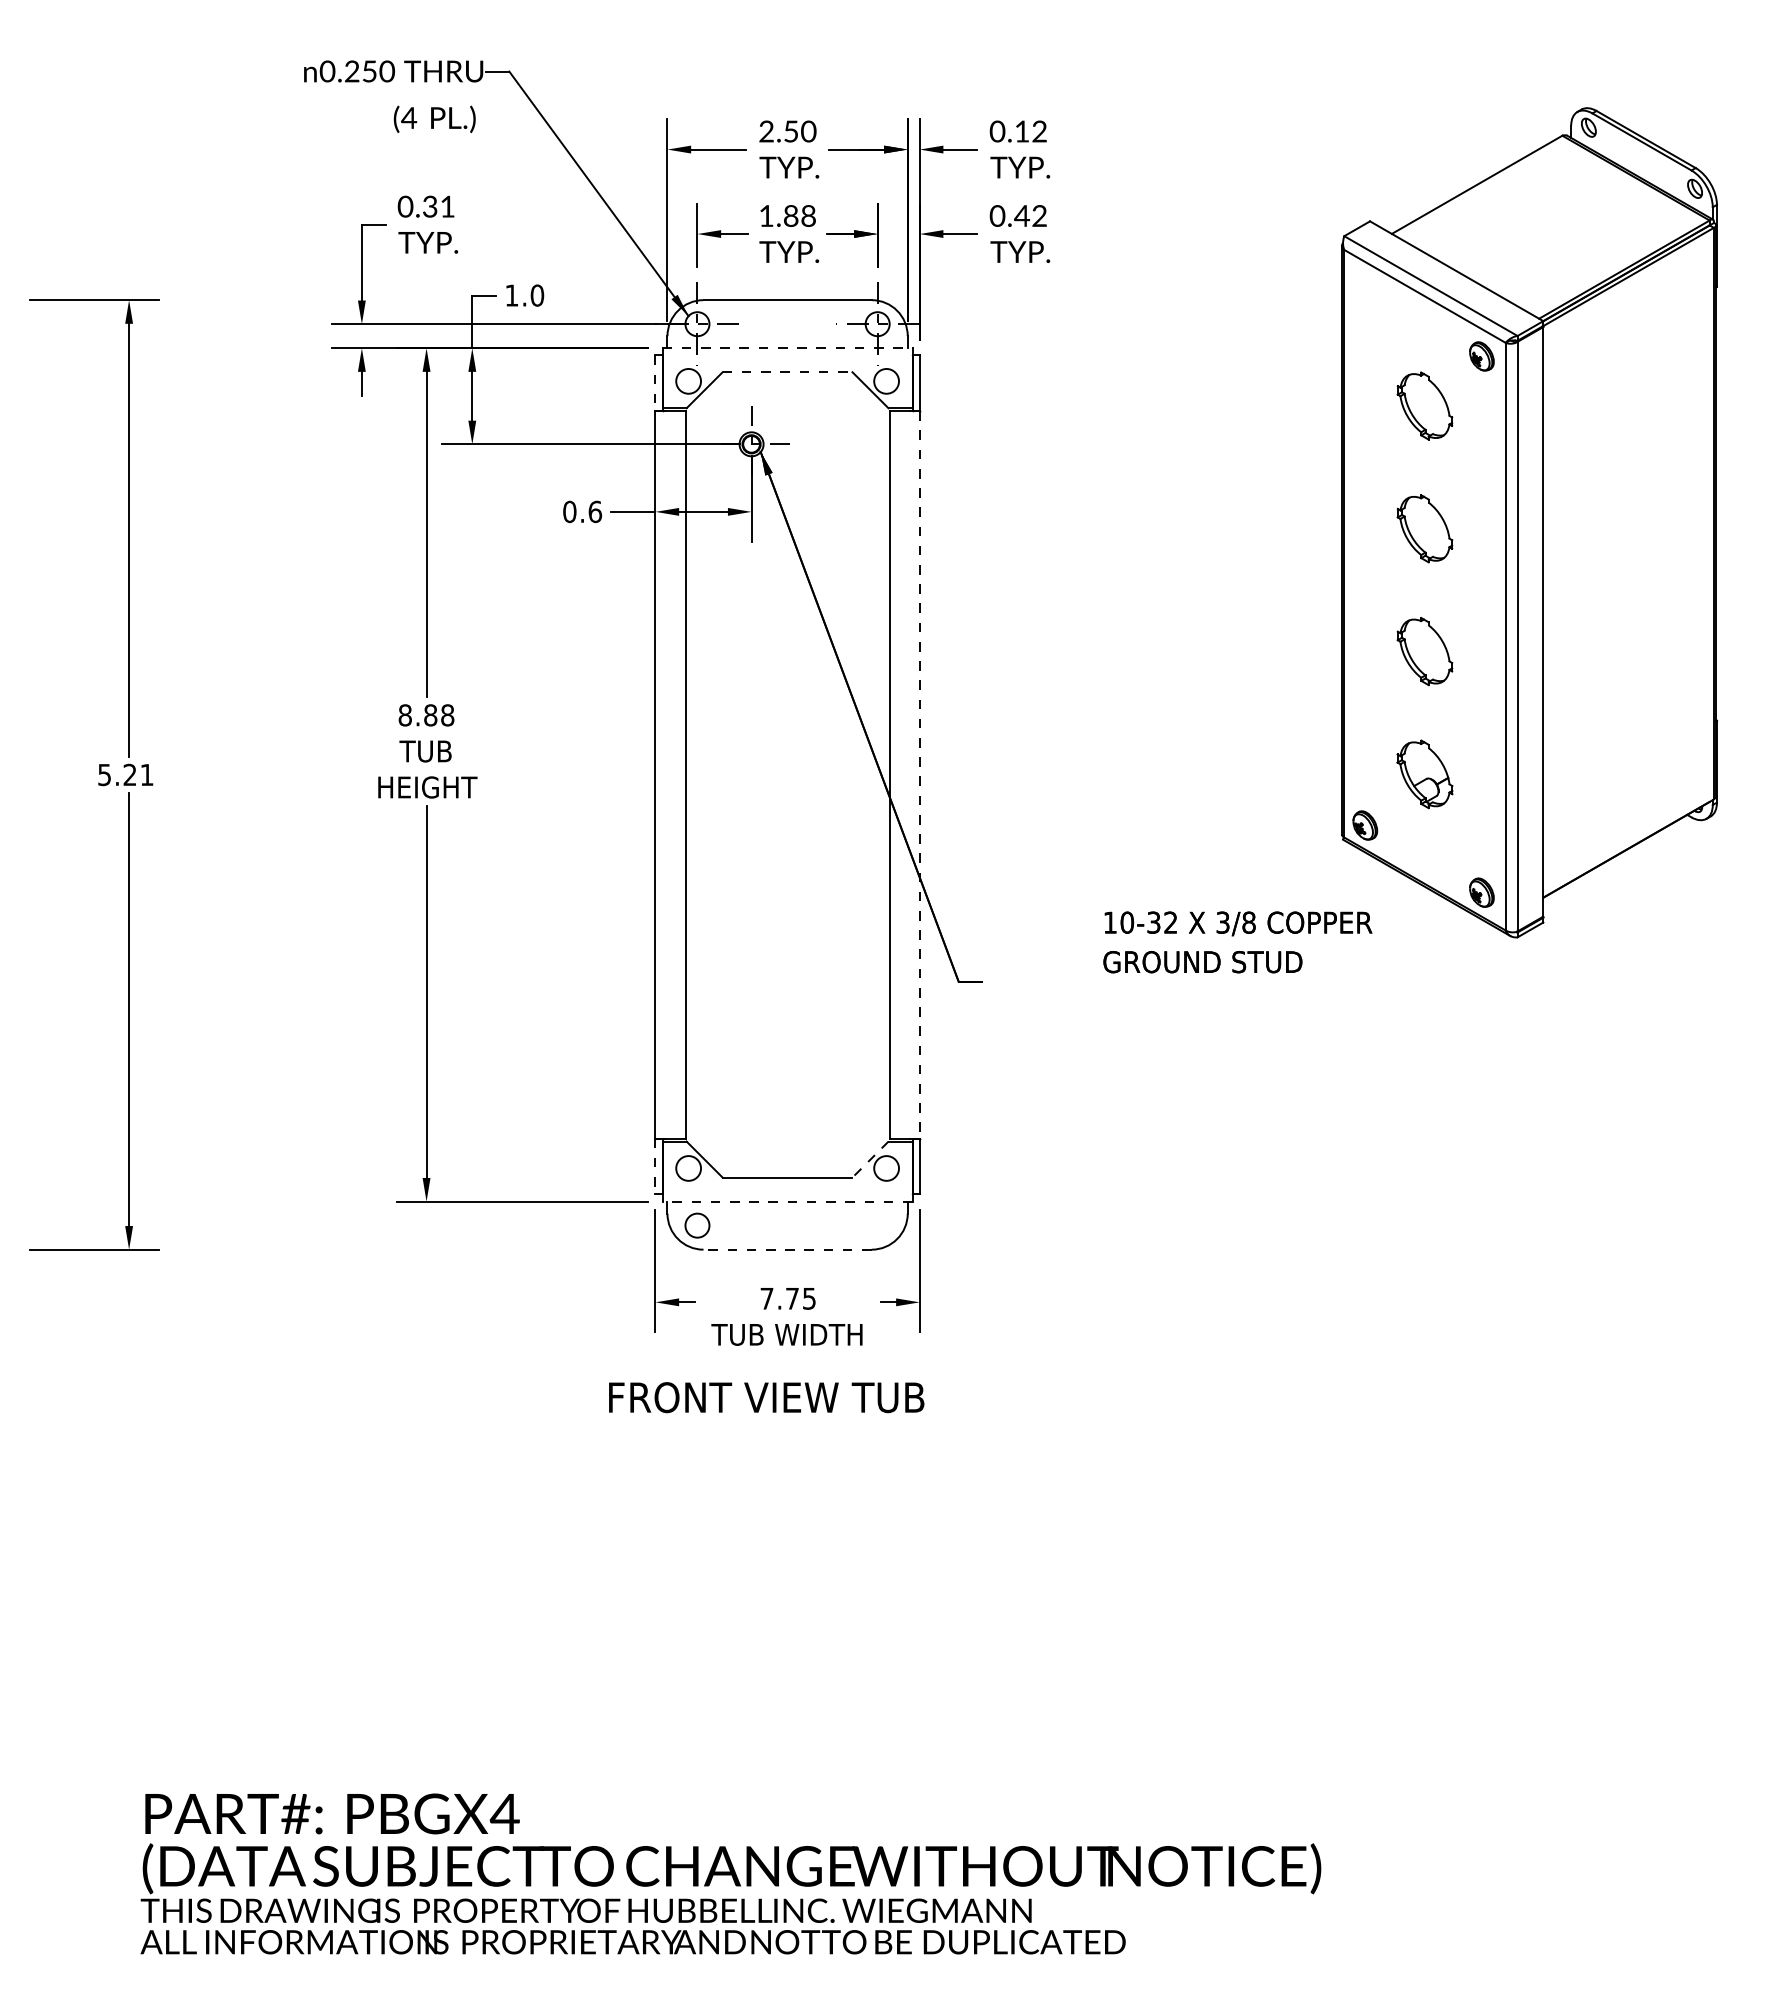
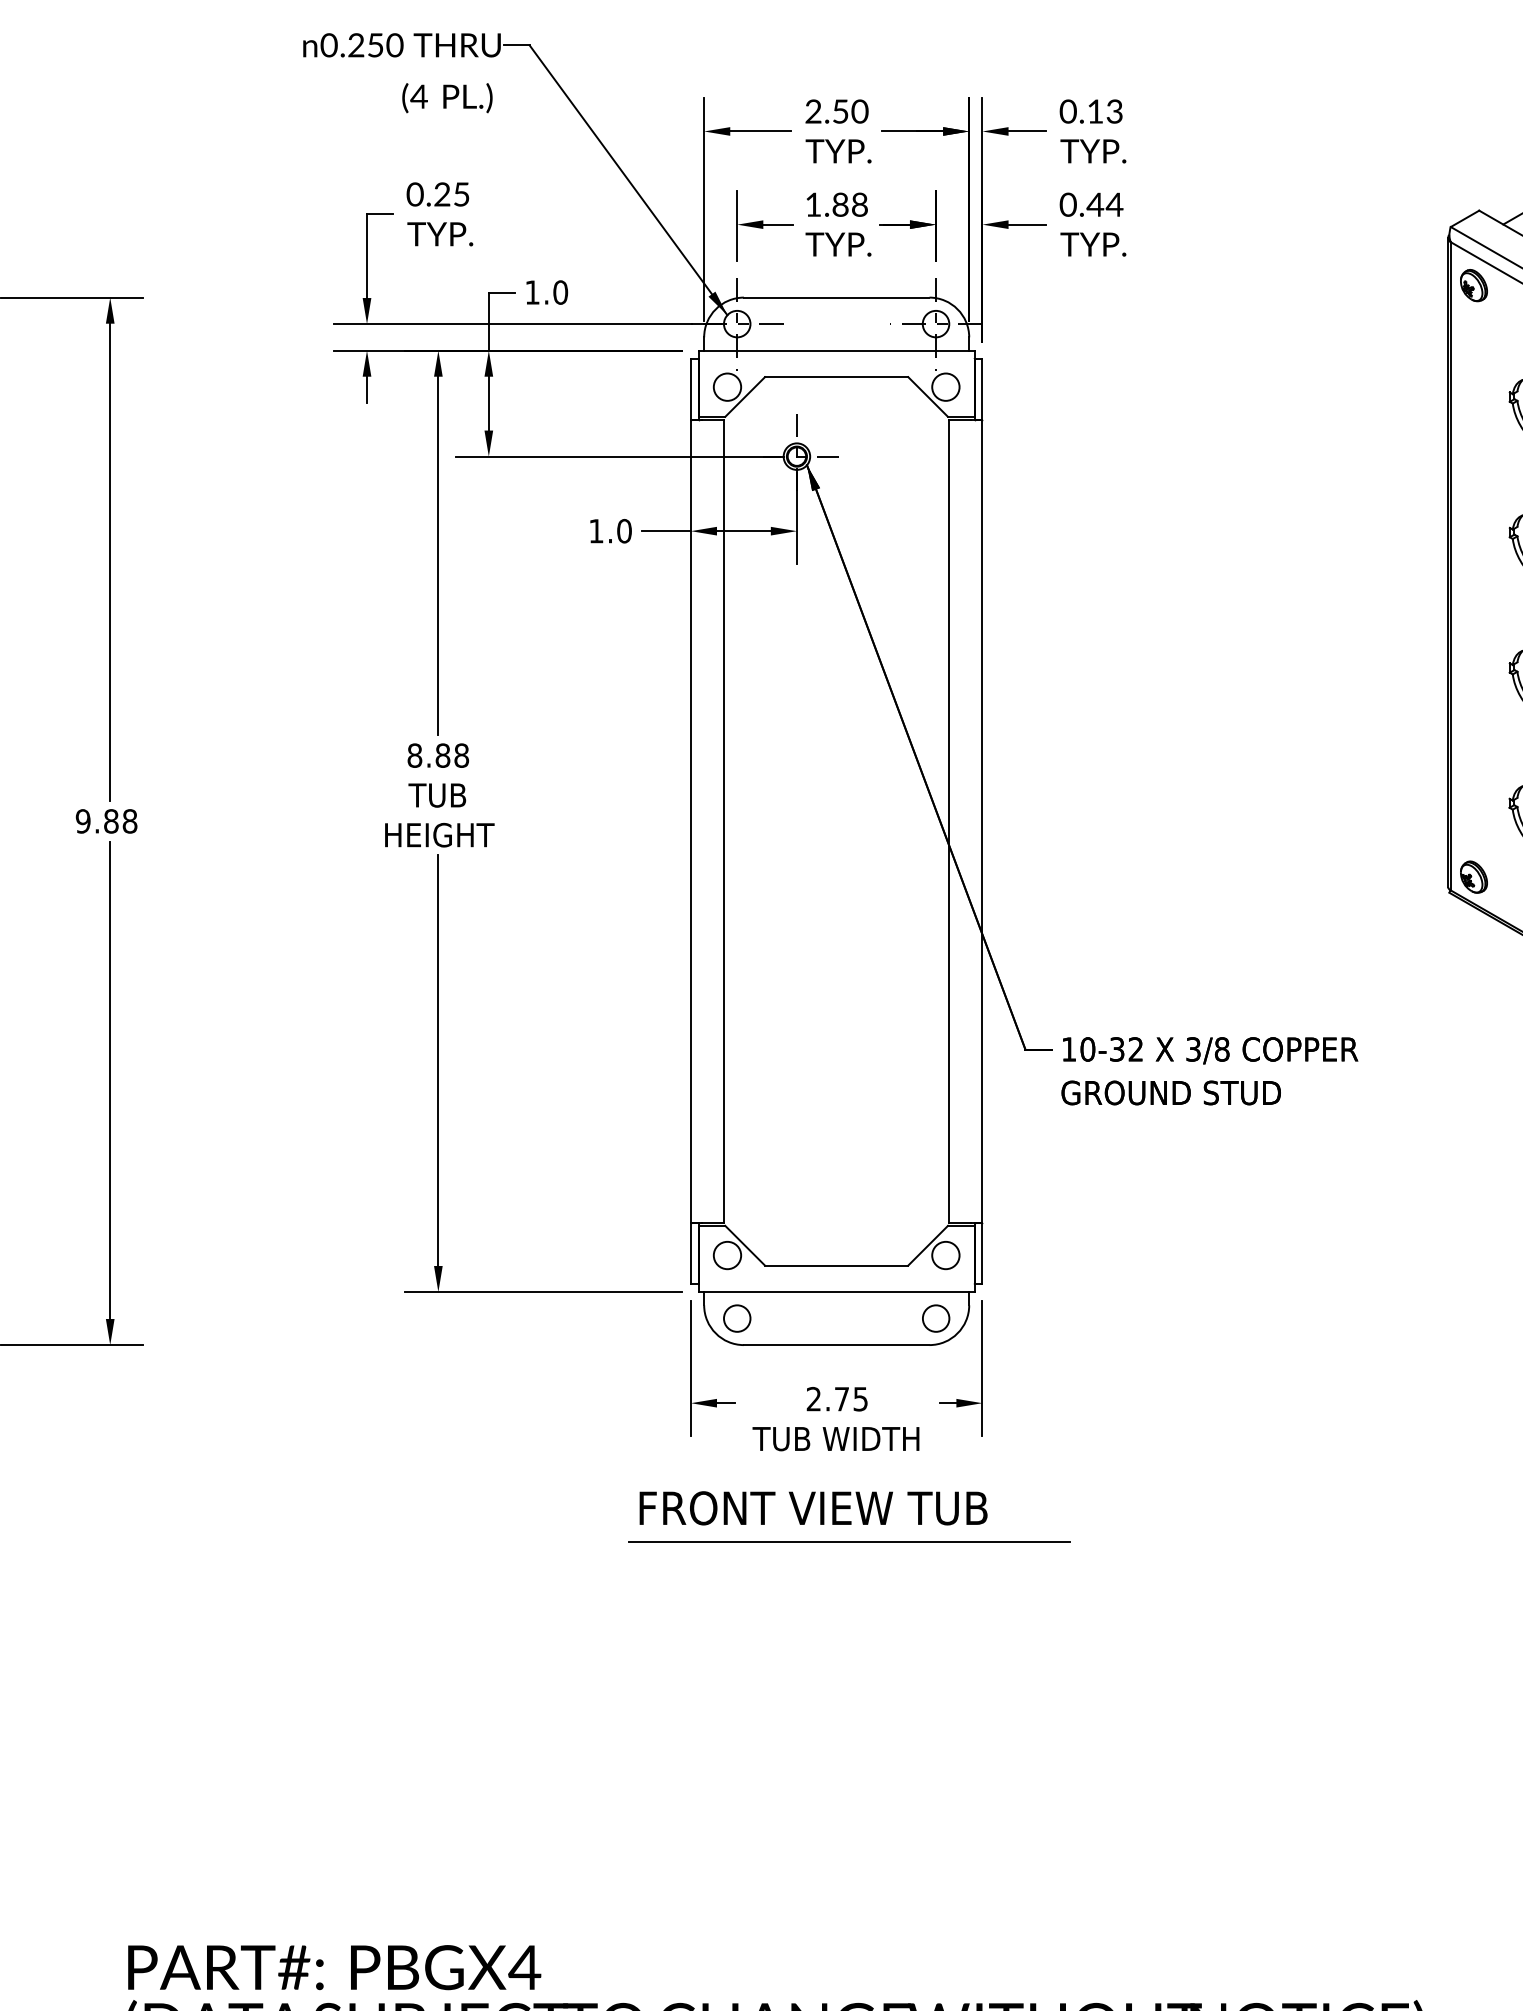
text: (1039, 133) -> (1114, 113), 0.12 -> 0.13
text: (438, 206) -> (451, 194), 0.31 -> 0.25
text: (1039, 215) -> (1114, 204), 0.42 -> 0.44
part: (1365, 289) -> (1474, 285), added
line: (787, 348) -> (836, 350), dashed -> solid
line: (787, 372) -> (836, 377), dashed -> solid
line: (655, 383) -> (690, 389), dashed -> solid
text: (582, 511) -> (610, 530), 0.6 -> 1.0
text: (125, 774) -> (106, 820), 5.21 -> 9.88
line: (919, 774) -> (982, 820), dashed -> solid
text: (1237, 942) -> (1209, 1071), moved
line: (870, 1159) -> (928, 1245), dashed -> solid
line: (655, 1166) -> (690, 1253), dashed -> solid
line: (787, 1201) -> (836, 1291), dashed -> solid
circle: (877, 1225) -> (935, 1318), added
line: (787, 1249) -> (836, 1344), dashed -> solid
text: (766, 1298) -> (813, 1398), 7.75 -> 2.75
line: (798, 1427) -> (848, 1541), added

